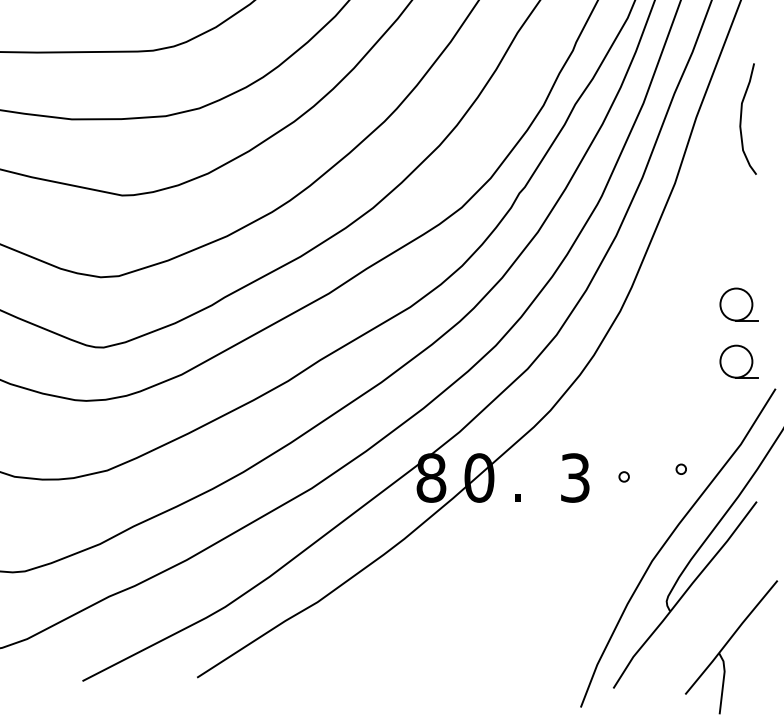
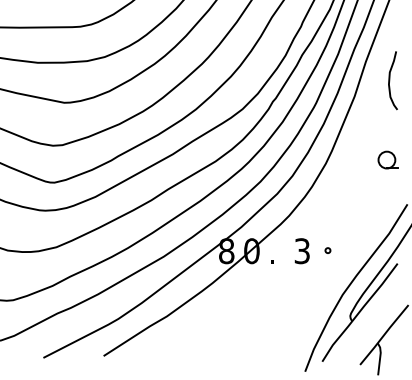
curve: (743, 118) -> (390, 80), moved
part: (737, 360) -> (387, 189), removed
circle: (680, 469) -> (357, 246), removed

